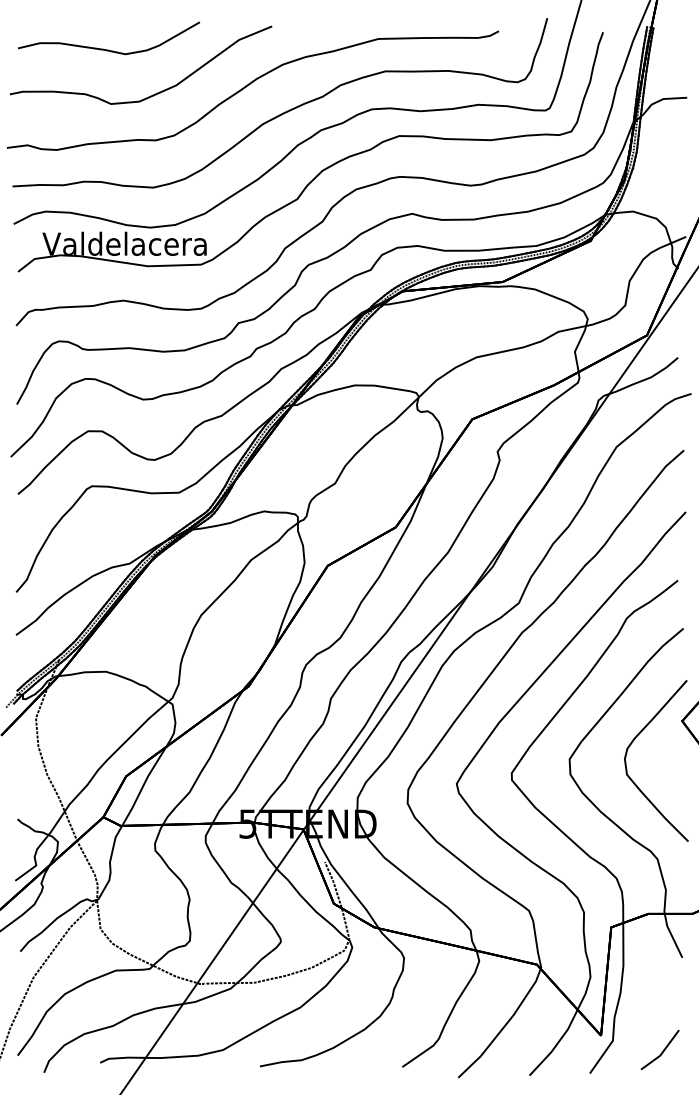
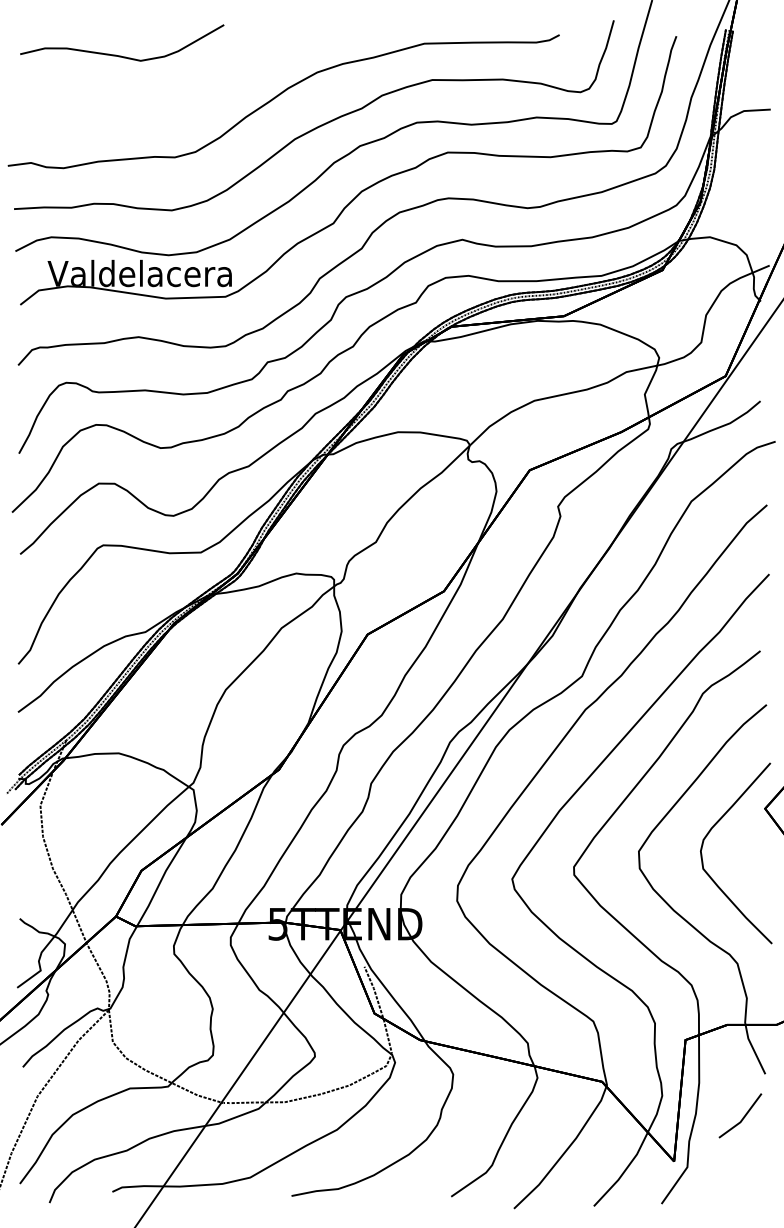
curve: (152, 94) -> (171, 105), removed
line: (662, 1050) -> (743, 1116), moved

